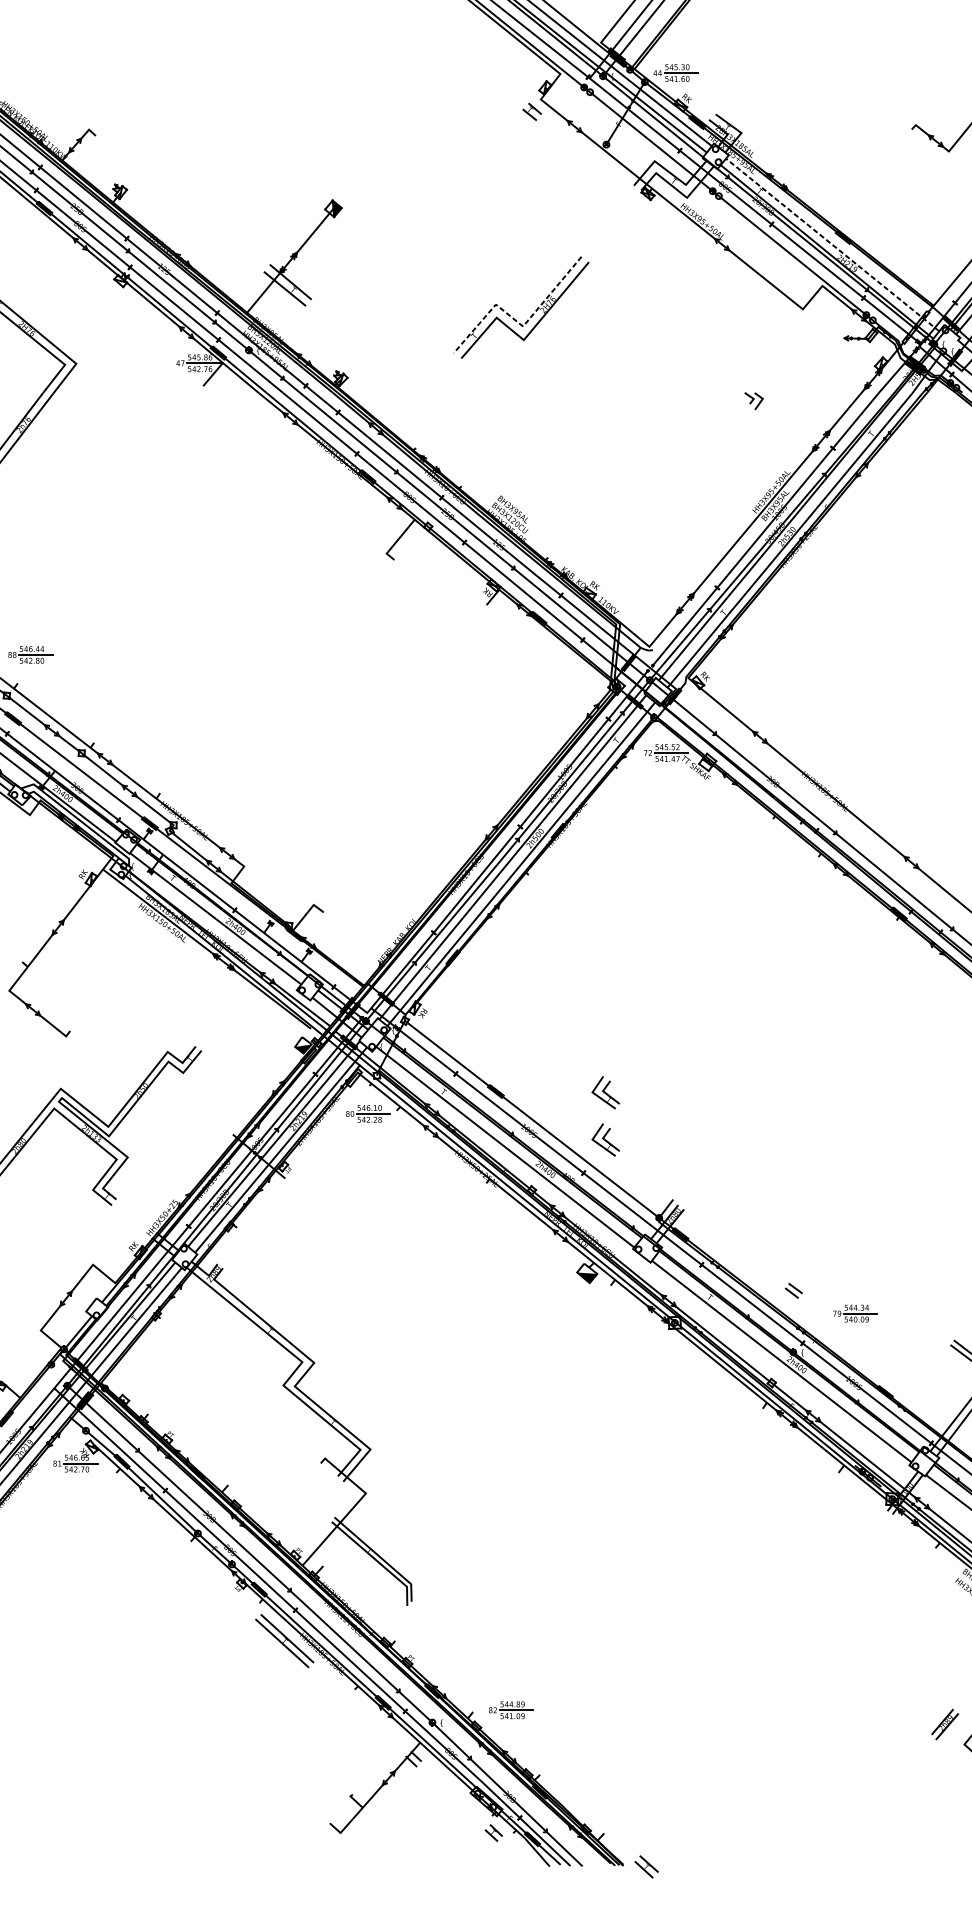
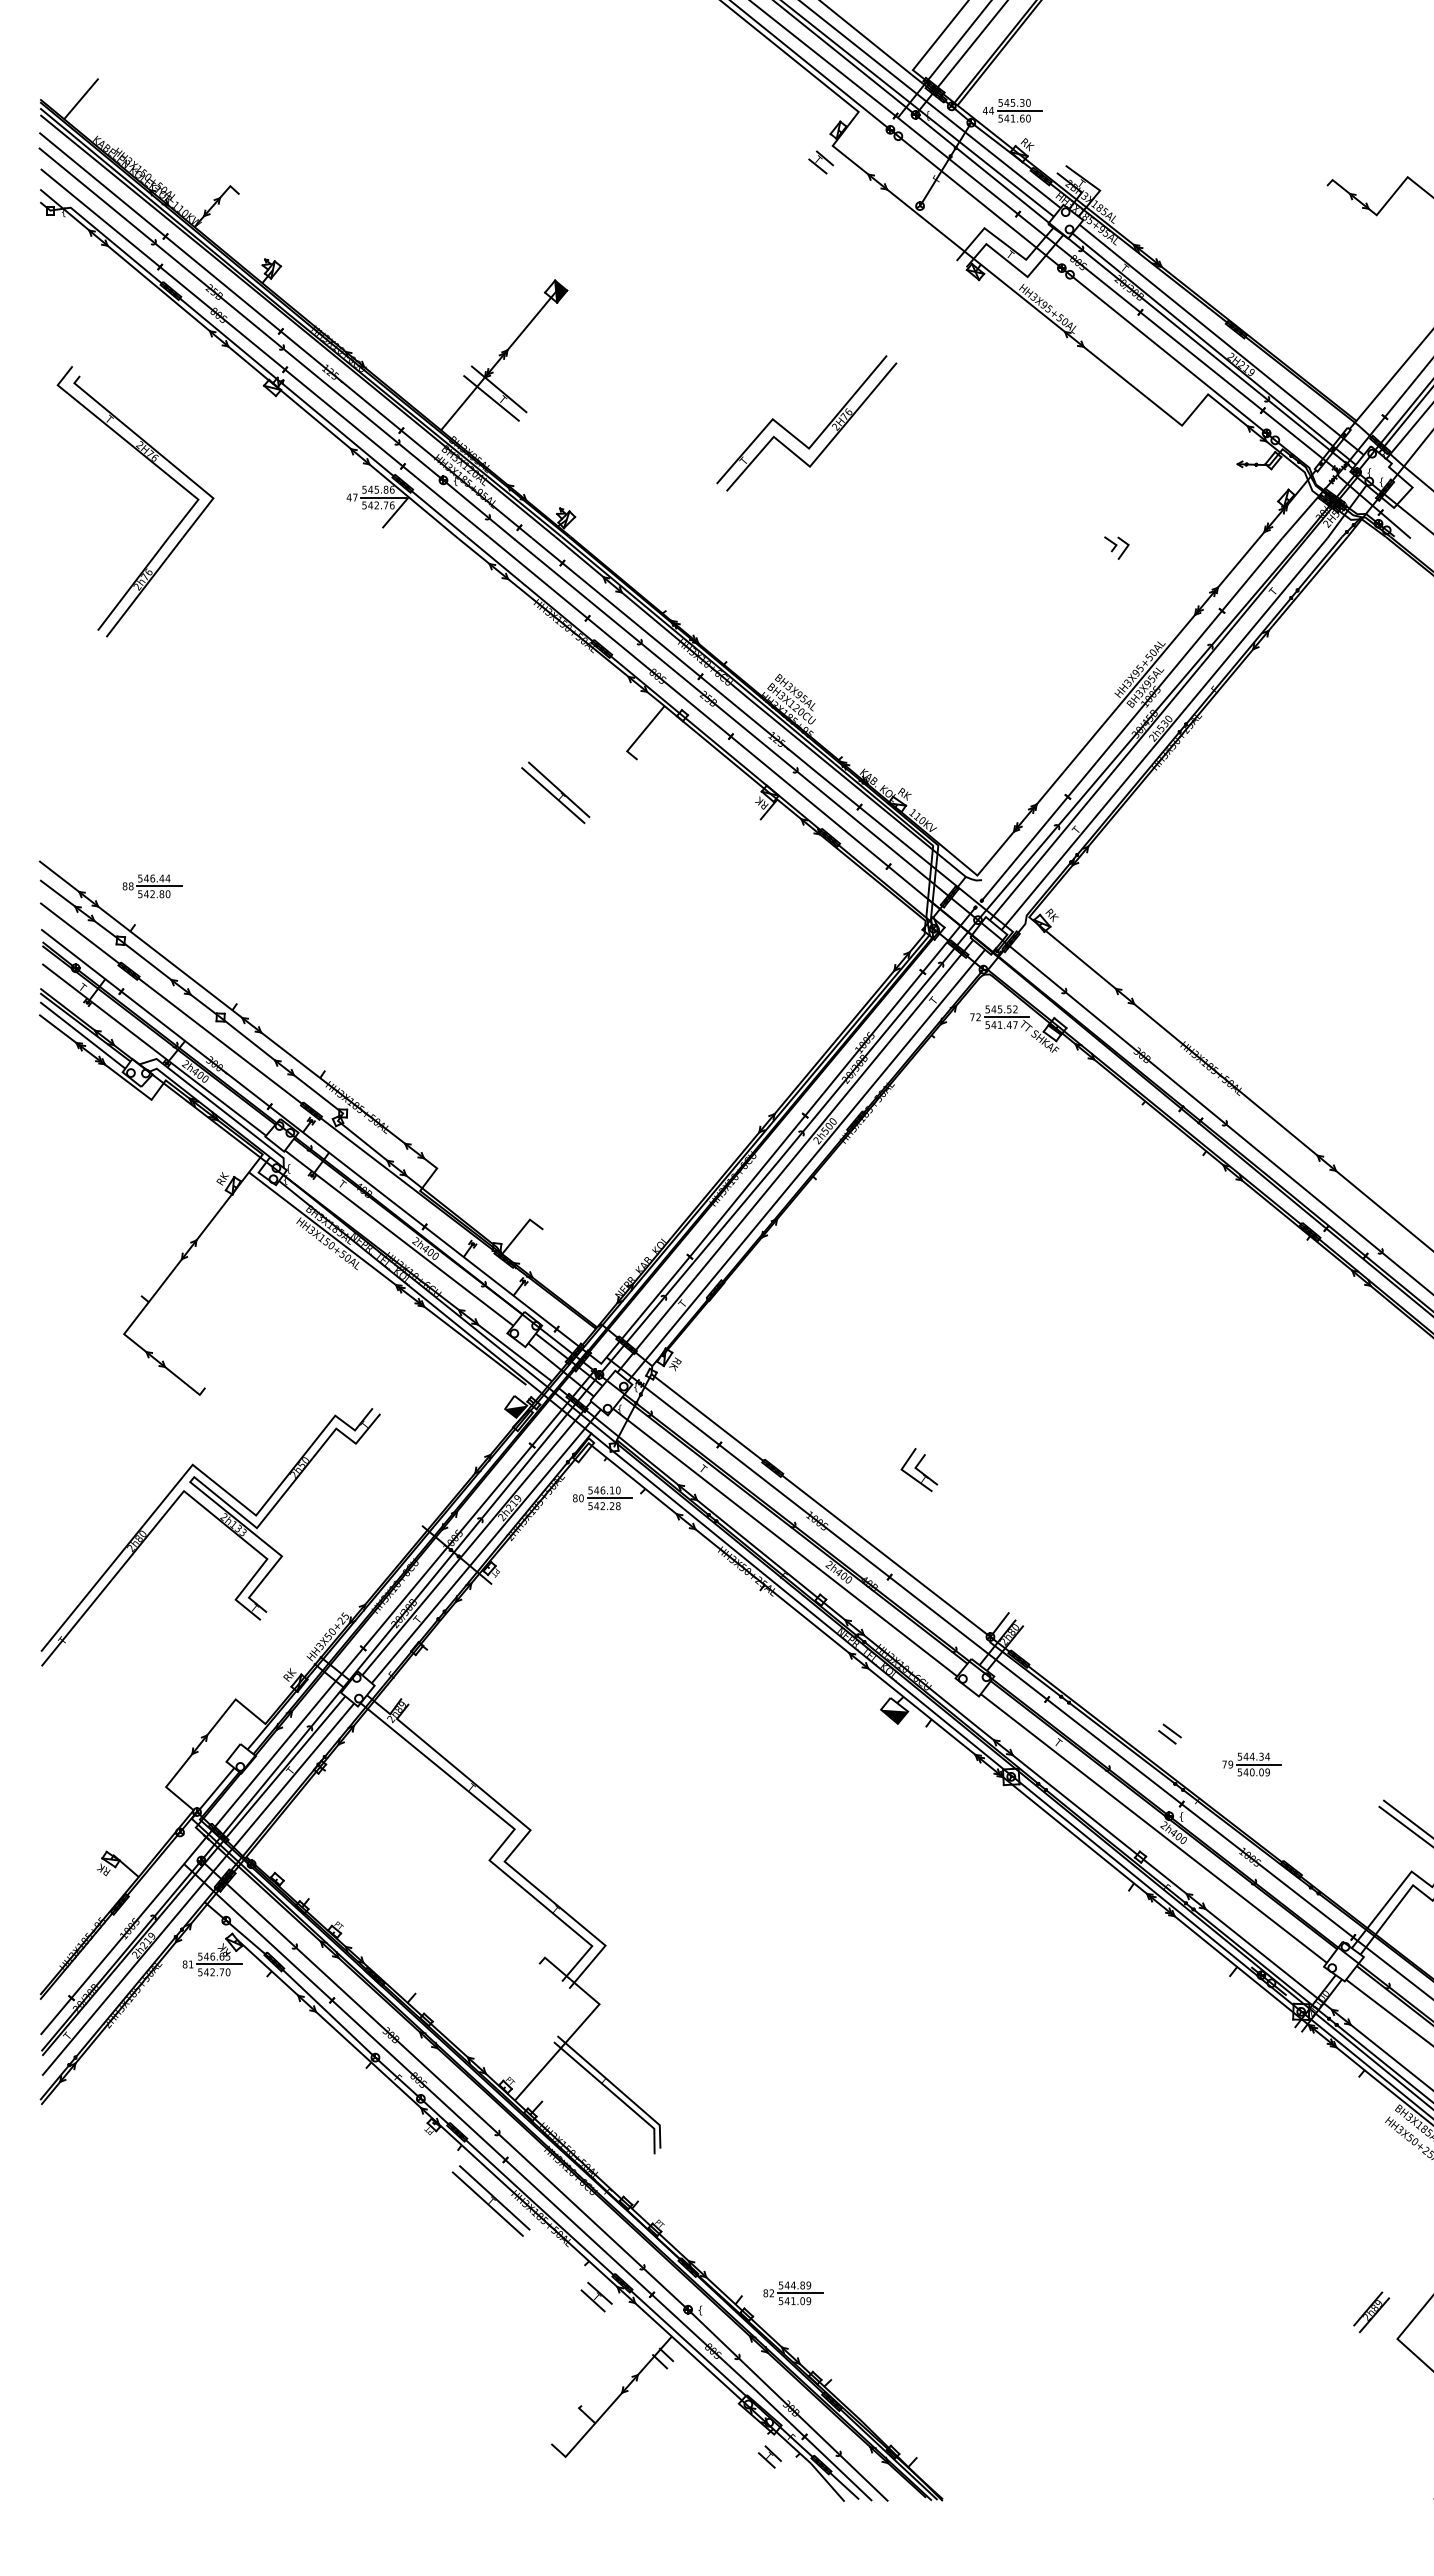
line: (832, 244) -> (1221, 339), dashed -> solid
line: (519, 323) -> (804, 444), dashed -> solid
part: (332, 584) -> (555, 792), added
part: (605, 1140) -> (919, 1533), removed
part: (646, 1866) -> (596, 2296), moved

